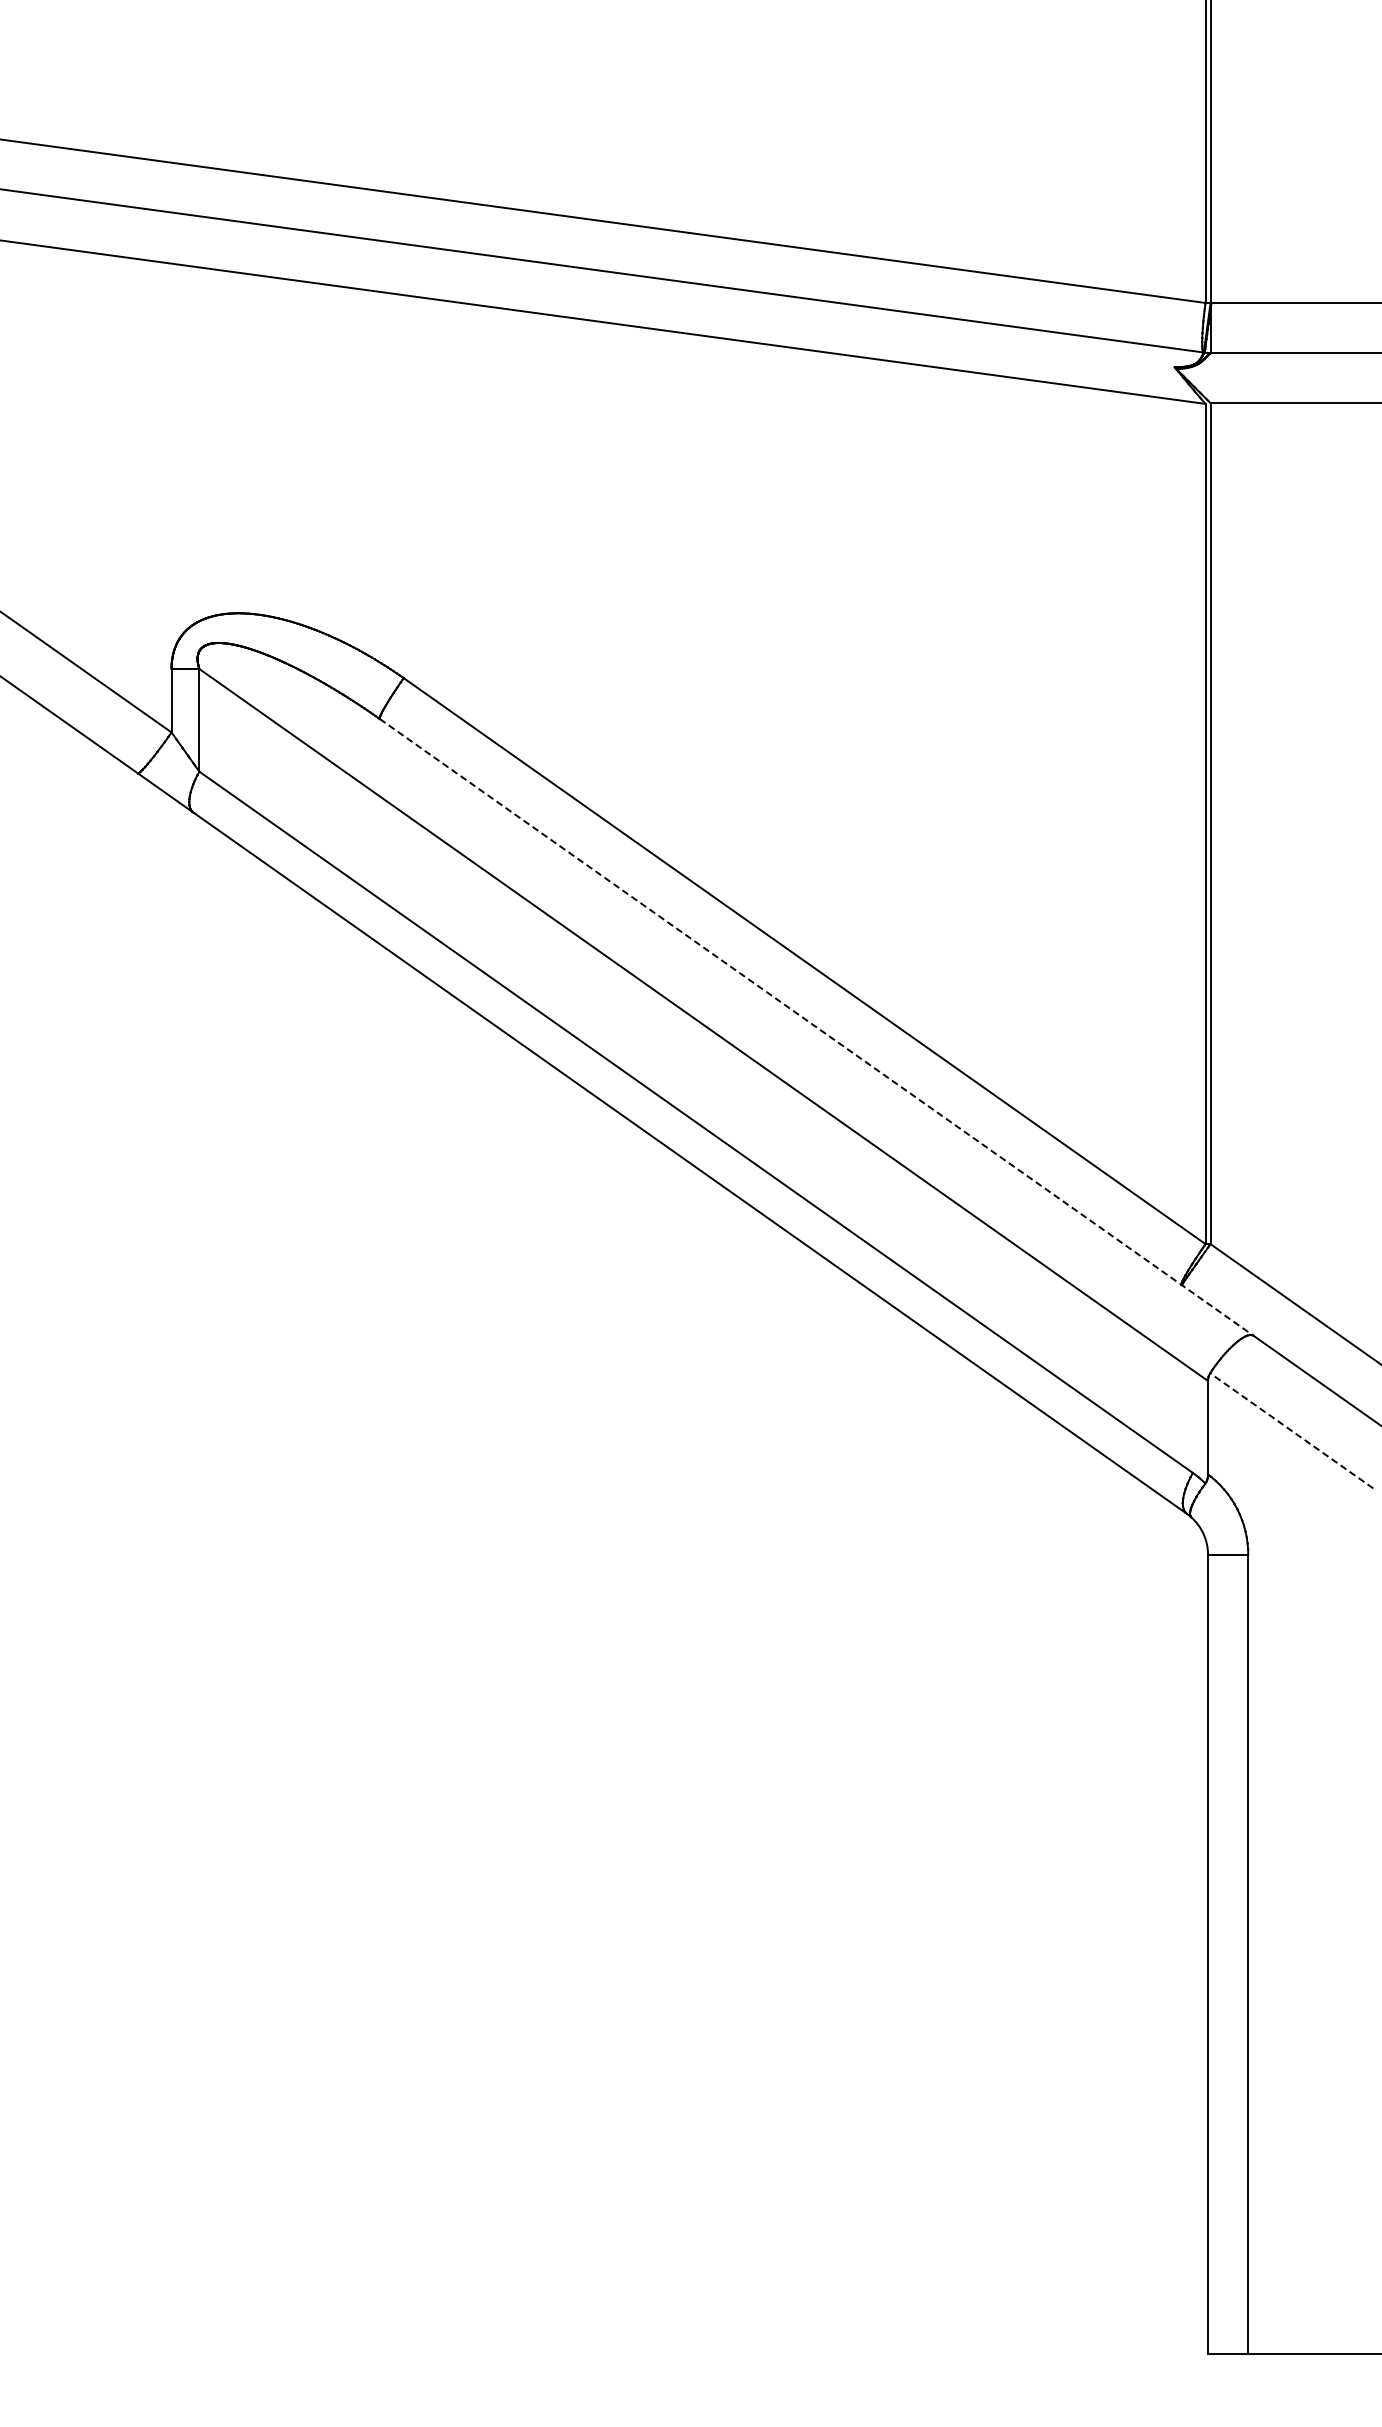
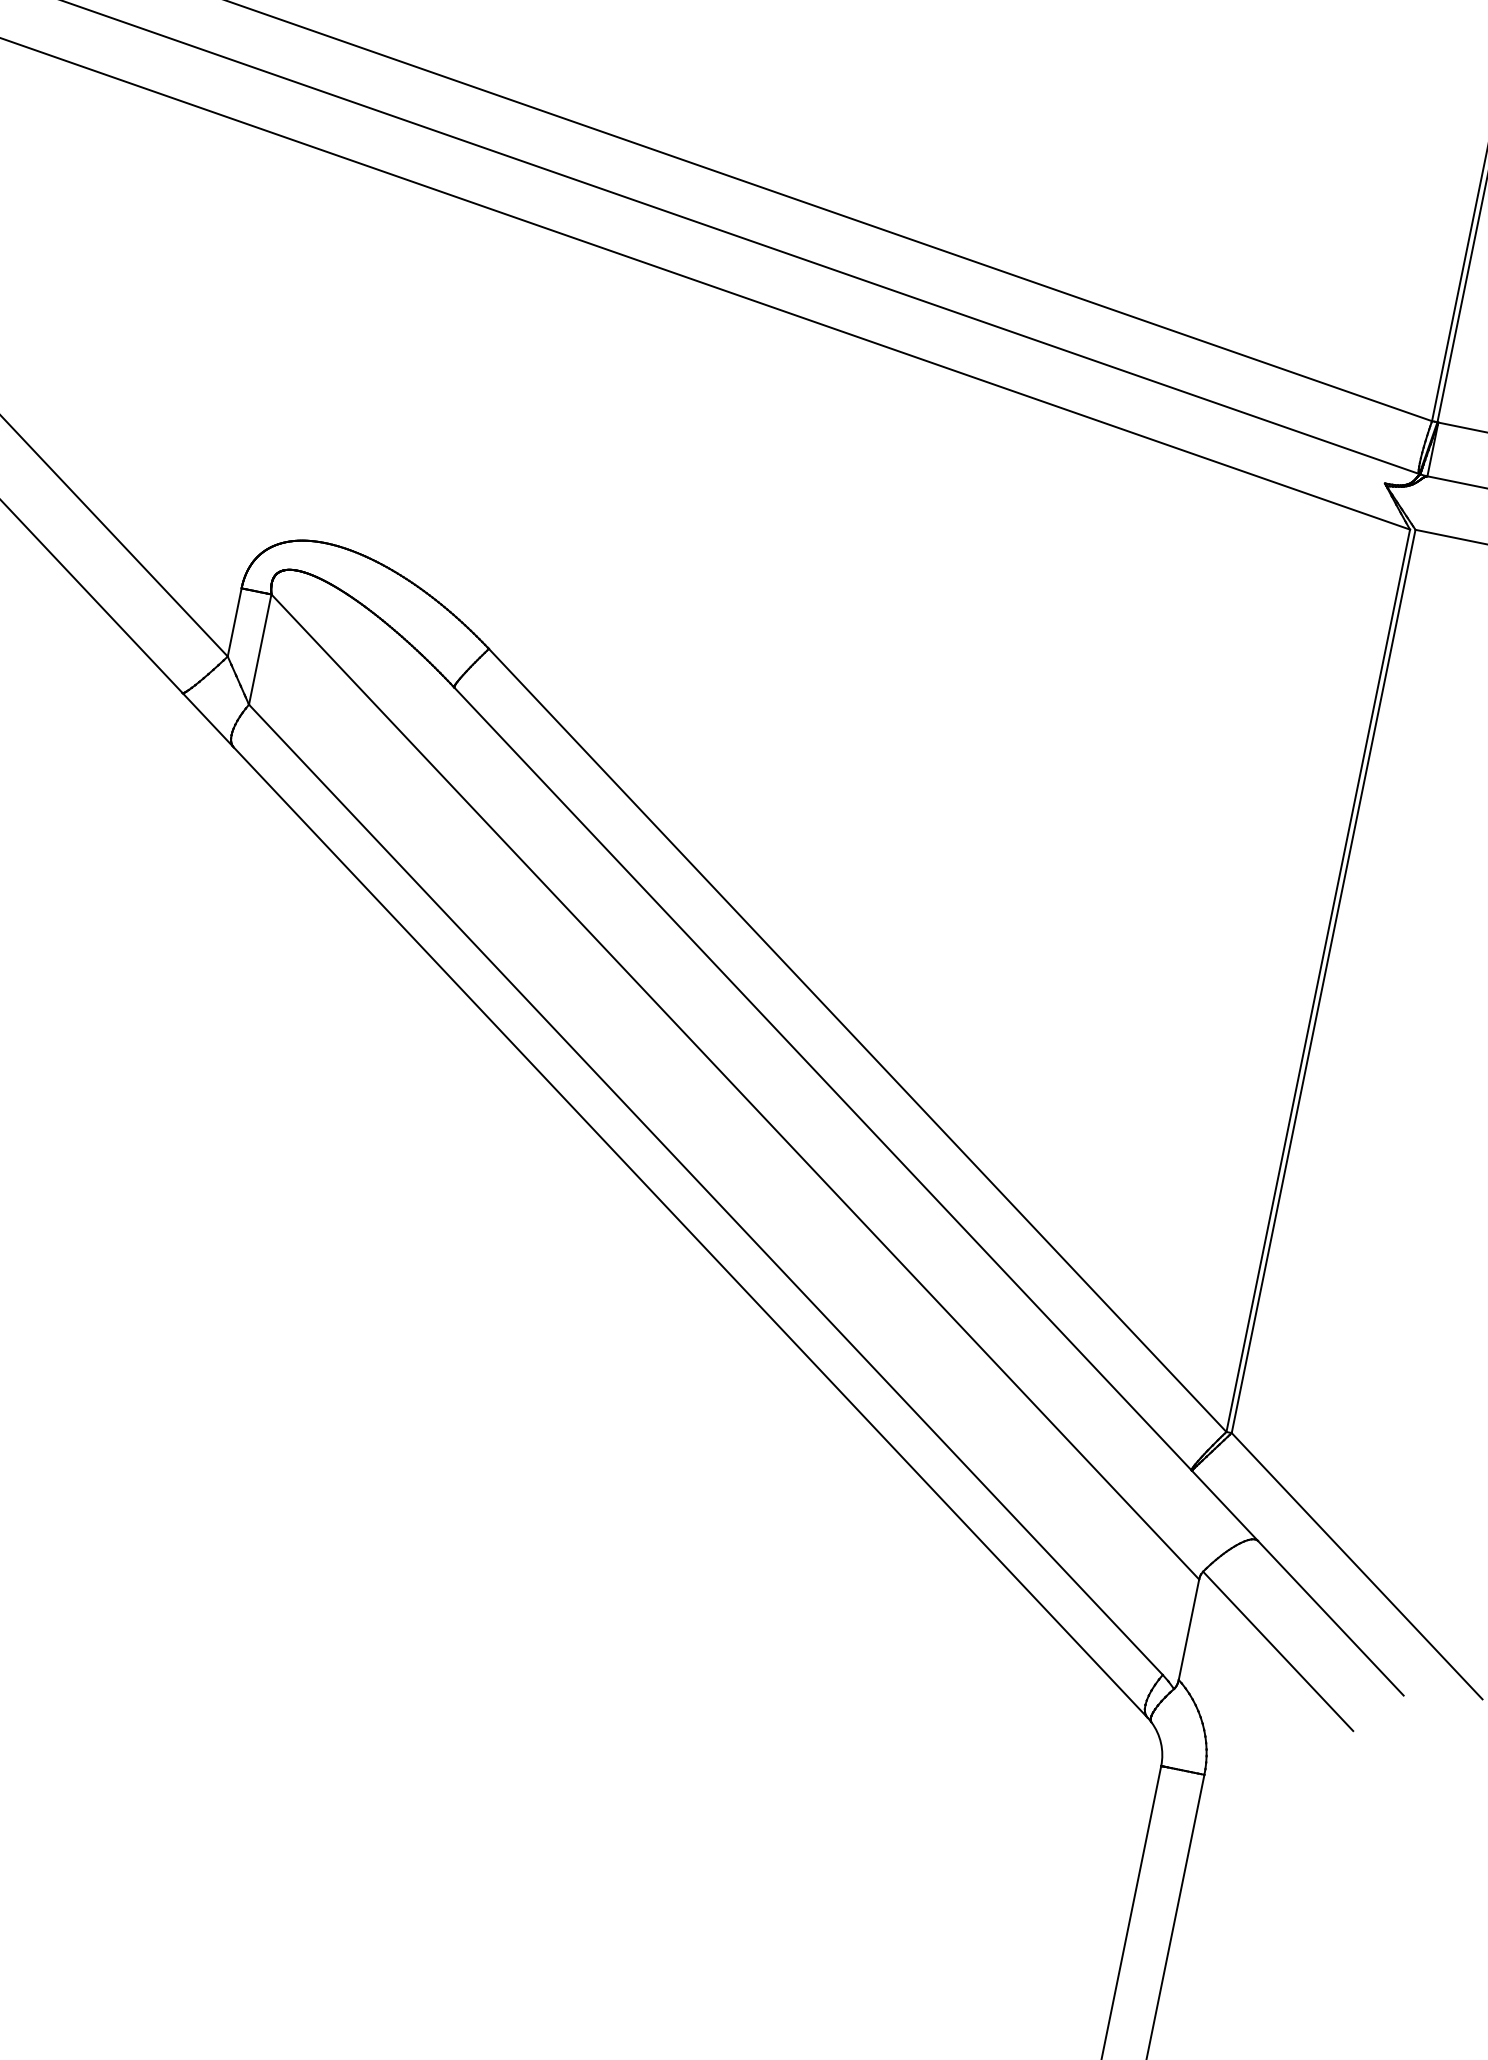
line: (816, 1027) -> (855, 1114), dashed -> solid
line: (1291, 1430) -> (1278, 1650), dashed -> solid

